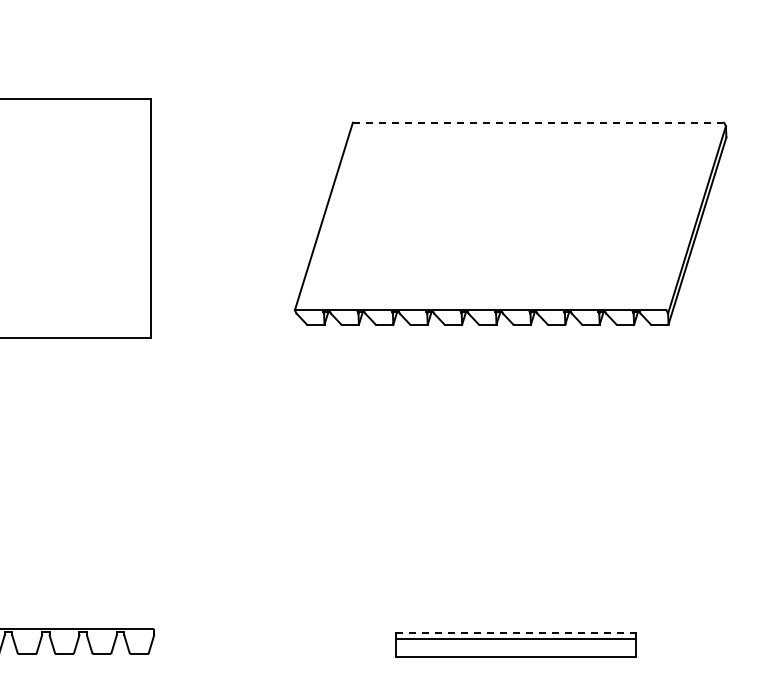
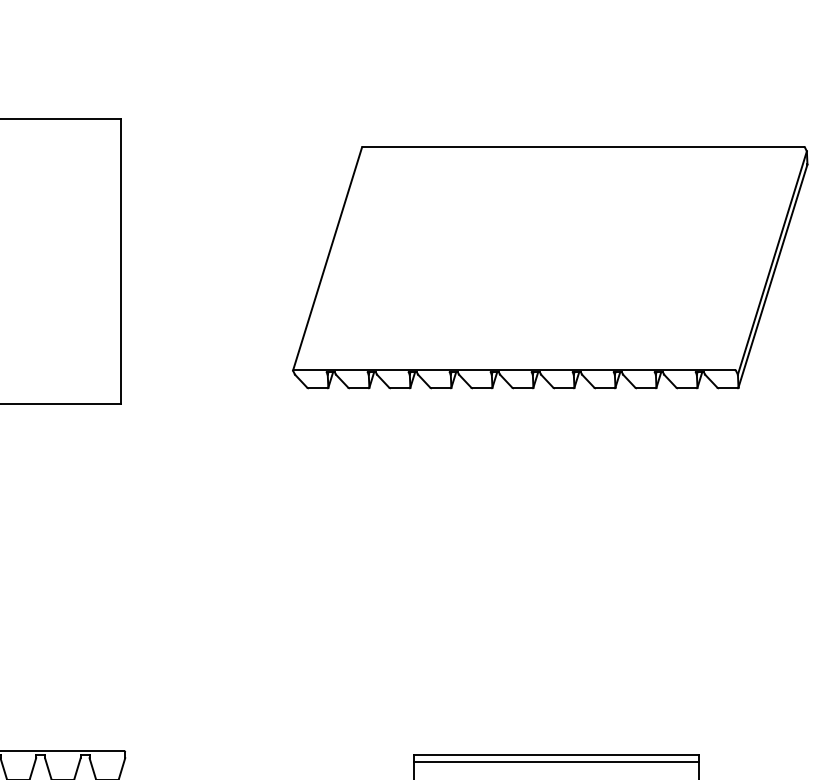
line: (538, 122) -> (583, 146), dashed -> solid
line: (515, 632) -> (556, 754), dashed -> solid

